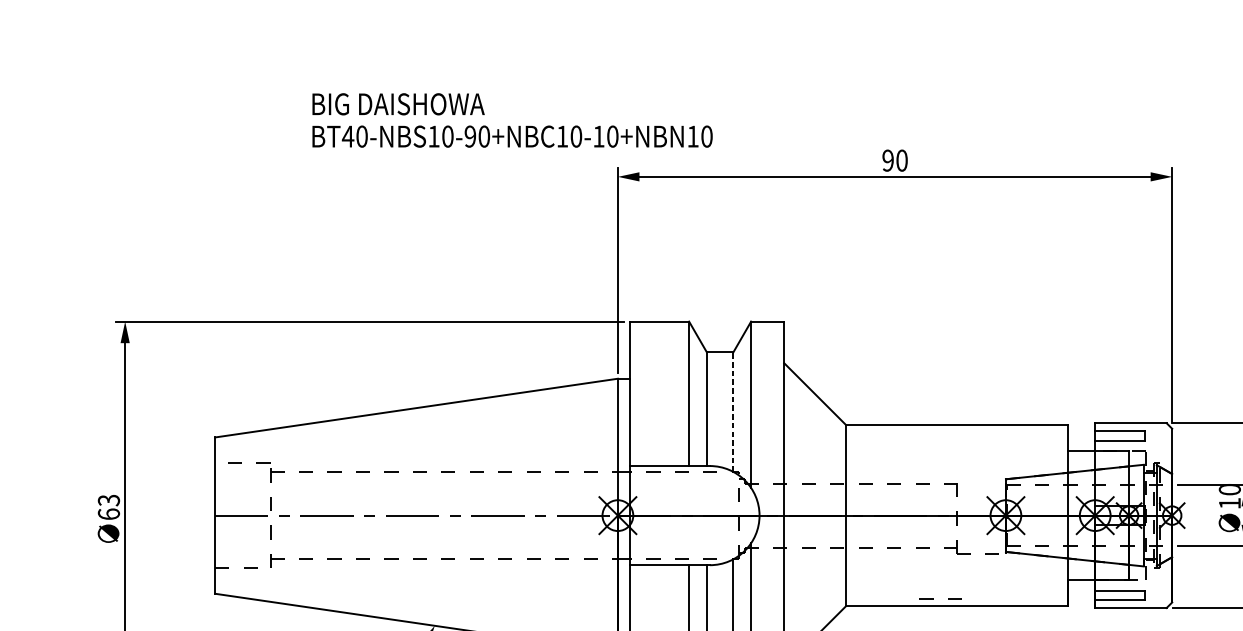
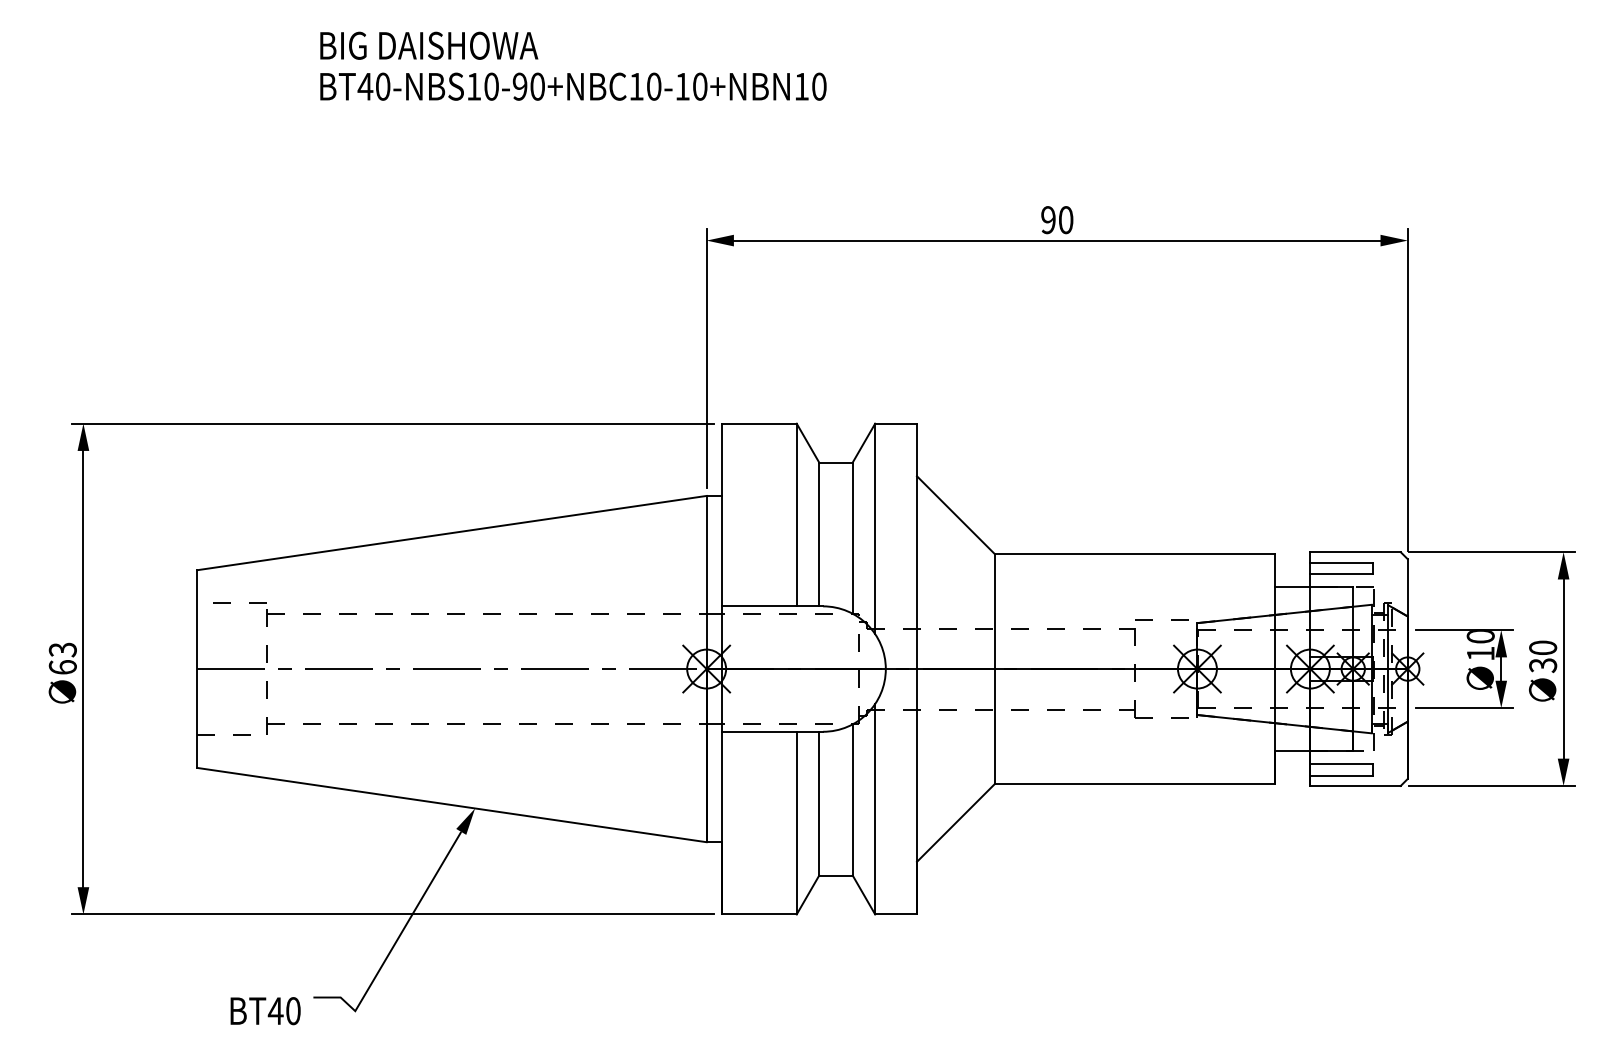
text: (512, 119) -> (573, 65), moved
line: (733, 412) -> (852, 538), dashed -> solid
line: (933, 598) -> (1152, 619), moved

